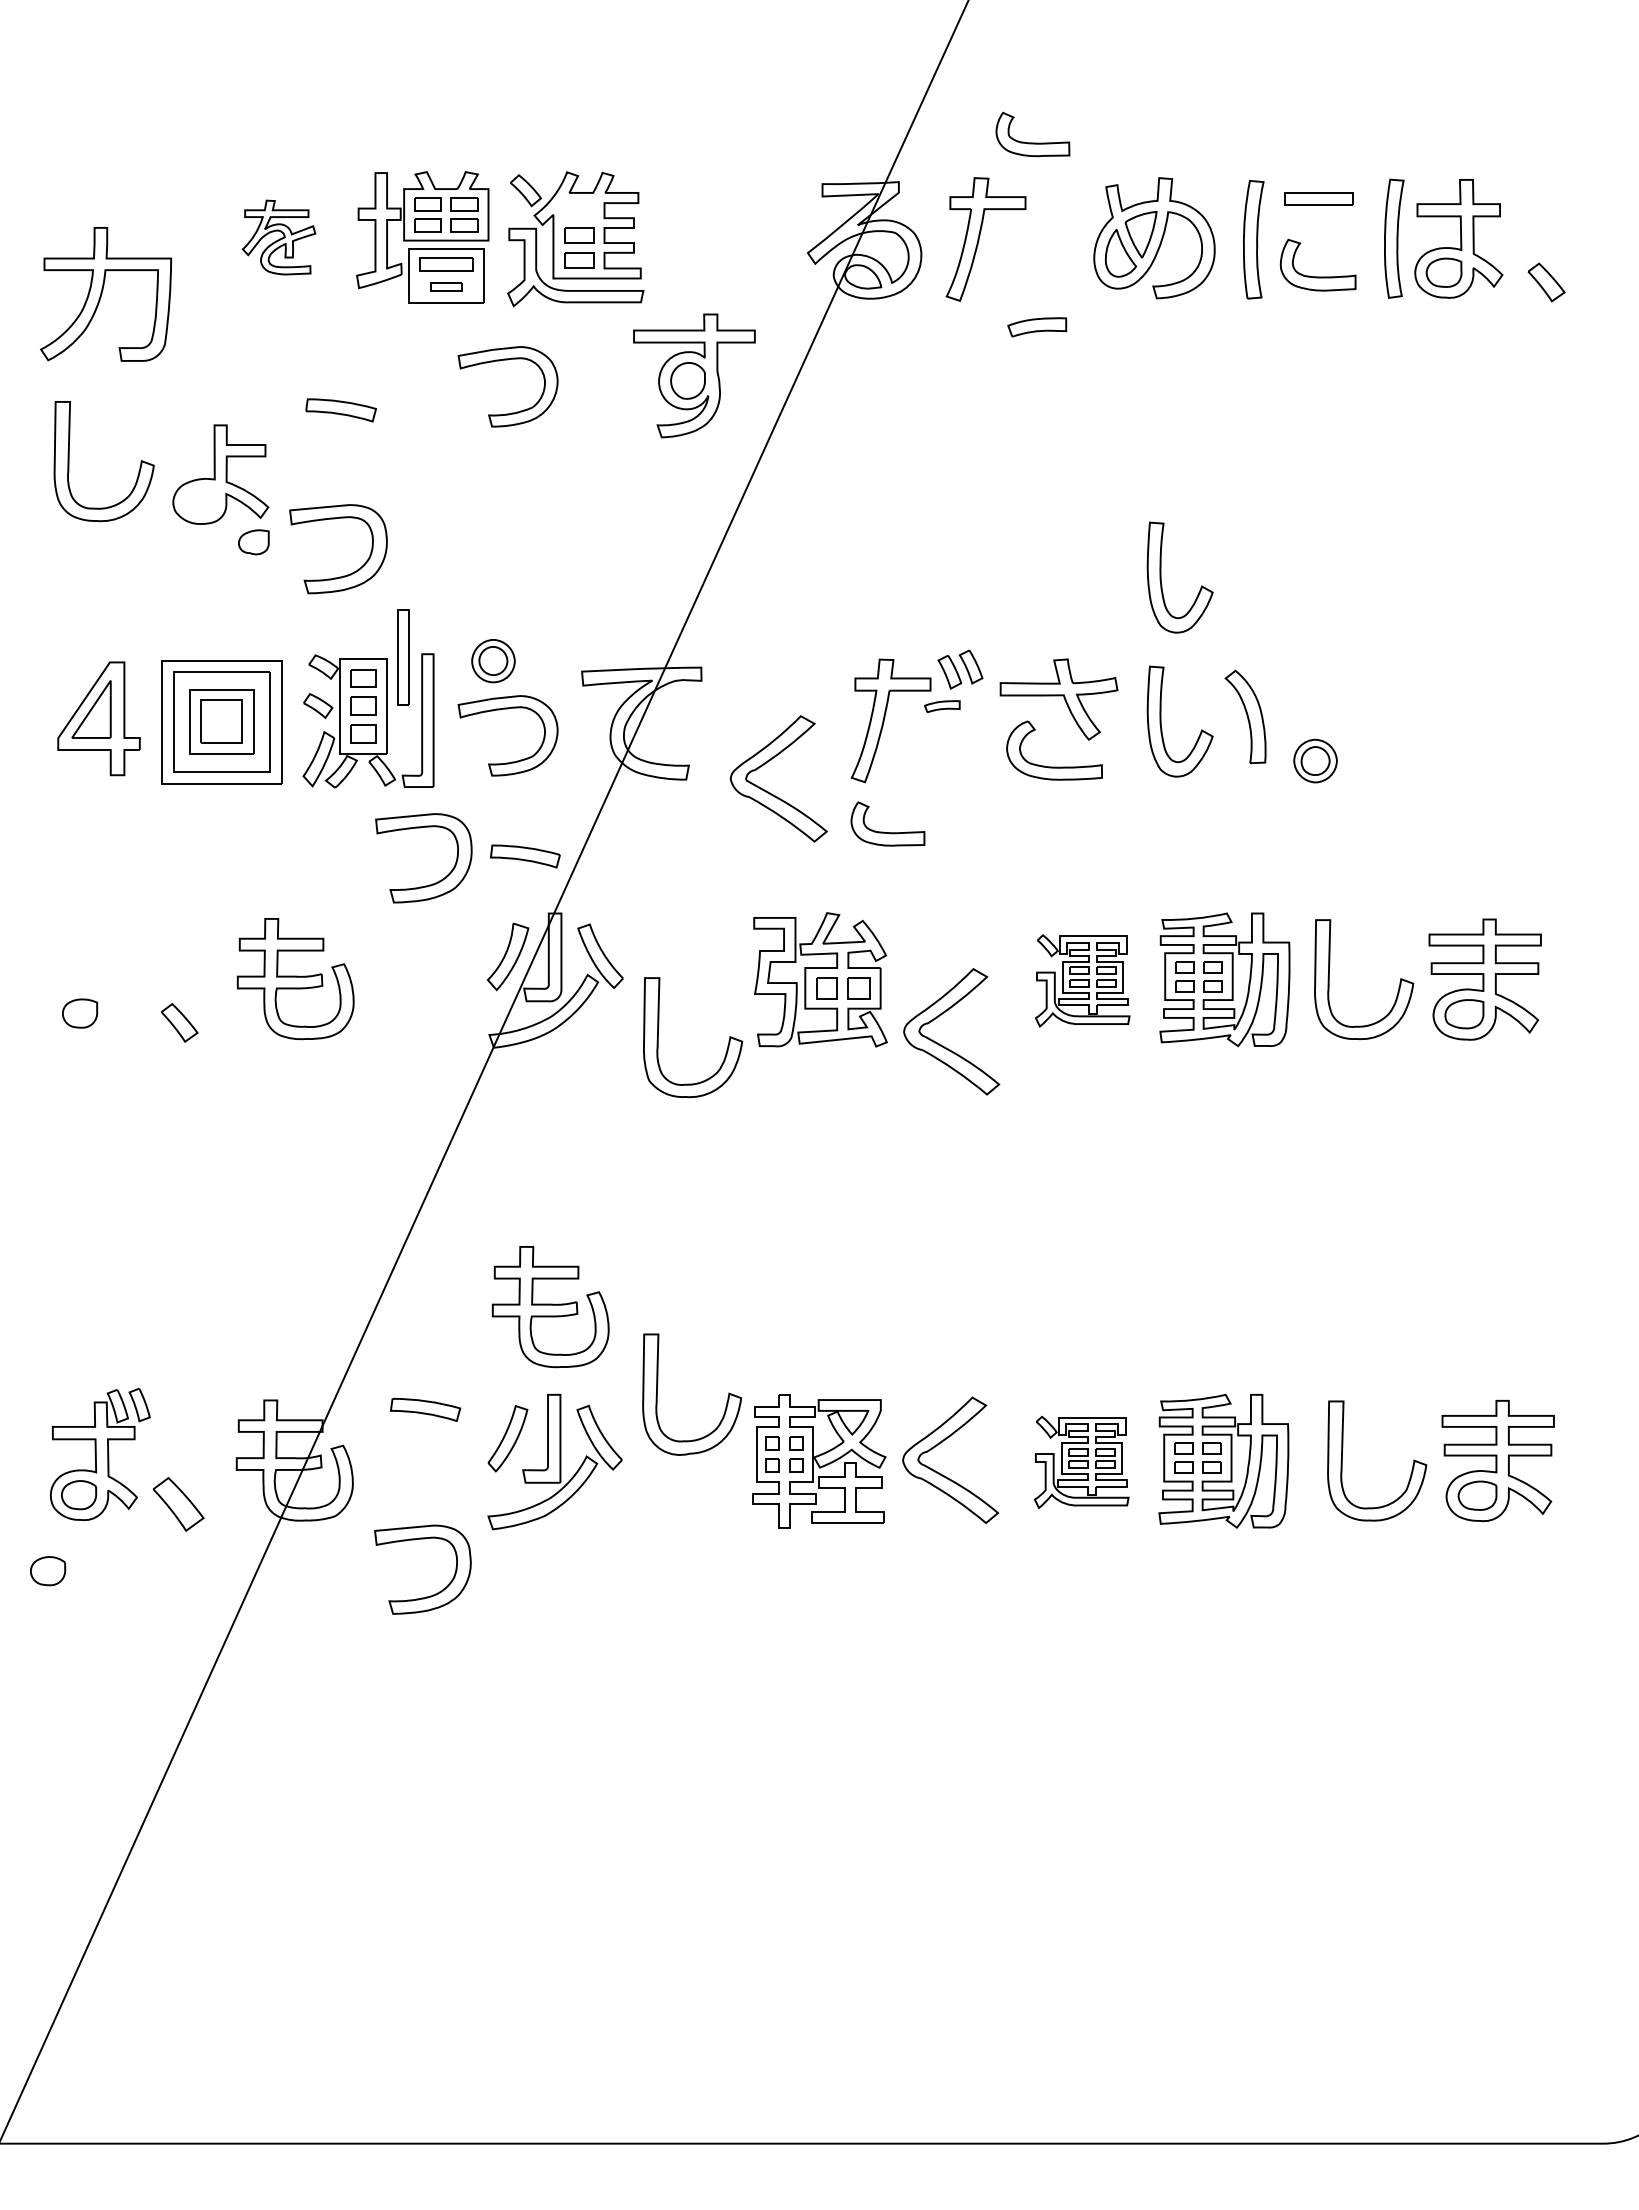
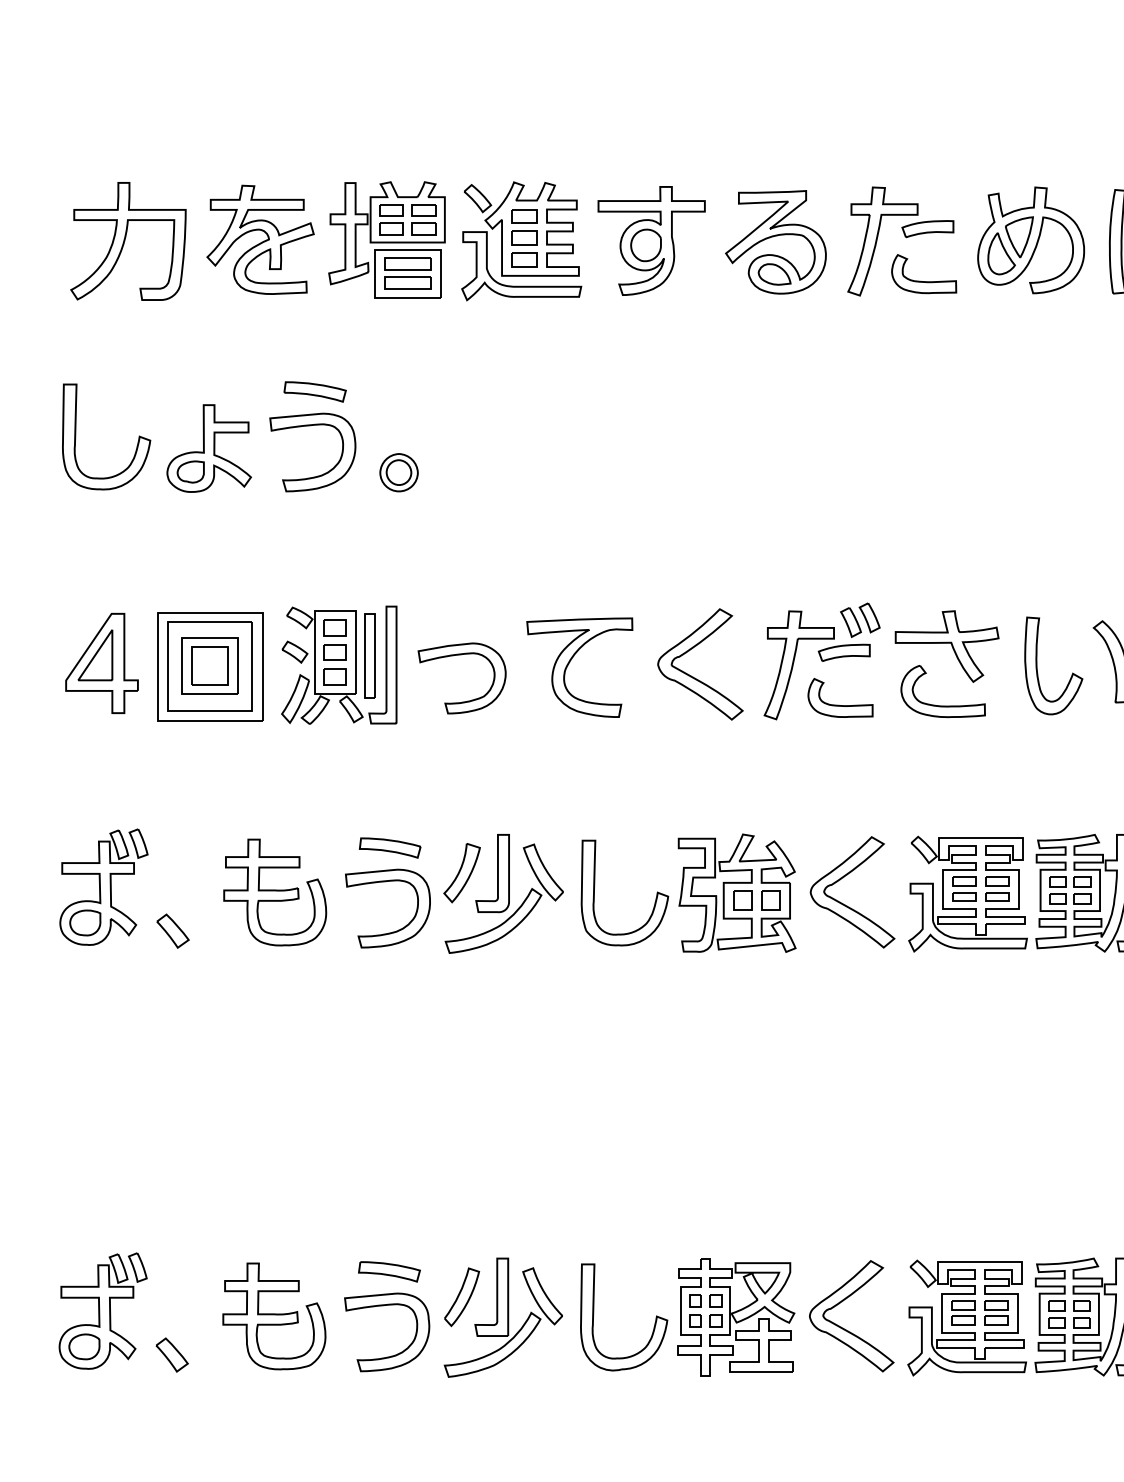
part: (1032, 142) -> (923, 281), moved
part: (579, 210) -> (524, 216), added
part: (278, 237) -> (260, 239), size x1.67
part: (446, 286) -> (407, 282), size x1.67
part: (105, 294) -> (127, 241), moved
part: (1037, 327) -> (928, 229), moved
part: (500, 361) -> (455, 348), removed
part: (694, 375) -> (651, 240), moved
part: (253, 542) -> (190, 472), moved
part: (343, 575) -> (317, 475), moved
part: (1161, 577) -> (1037, 539), removed
part: (403, 657) -> (370, 656), moved
part: (493, 661) -> (399, 473), moved
part: (942, 706) -> (844, 652), size x1.67
part: (770, 792) -> (693, 676), moved
part: (884, 831) -> (837, 704), moved
part: (525, 856) -> (390, 848), moved
part: (432, 883) -> (395, 930), moved
part: (100, 972) -> (103, 886), added
part: (1082, 980) -> (967, 893), size x1.43
part: (727, 1045) -> (655, 899), moved
part: (943, 1045) -> (845, 904), moved
part: (550, 1307) -> (499, 1181), removed
part: (657, 1394) -> (593, 1317), moved
part: (1081, 1462) -> (966, 1318), size x1.43
part: (178, 1504) -> (171, 1355), size x0.71
part: (48, 1571) -> (57, 1414), removed
part: (430, 1595) -> (393, 1355), moved

